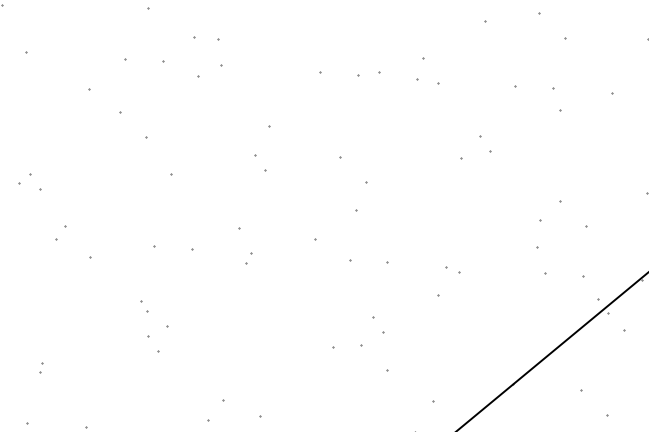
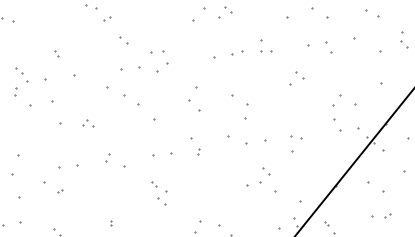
part: (261, 163) -> (195, 105), size x1.6
part: (31, 181) -> (88, 123), moved
part: (453, 269) -> (296, 137), size x1.6

